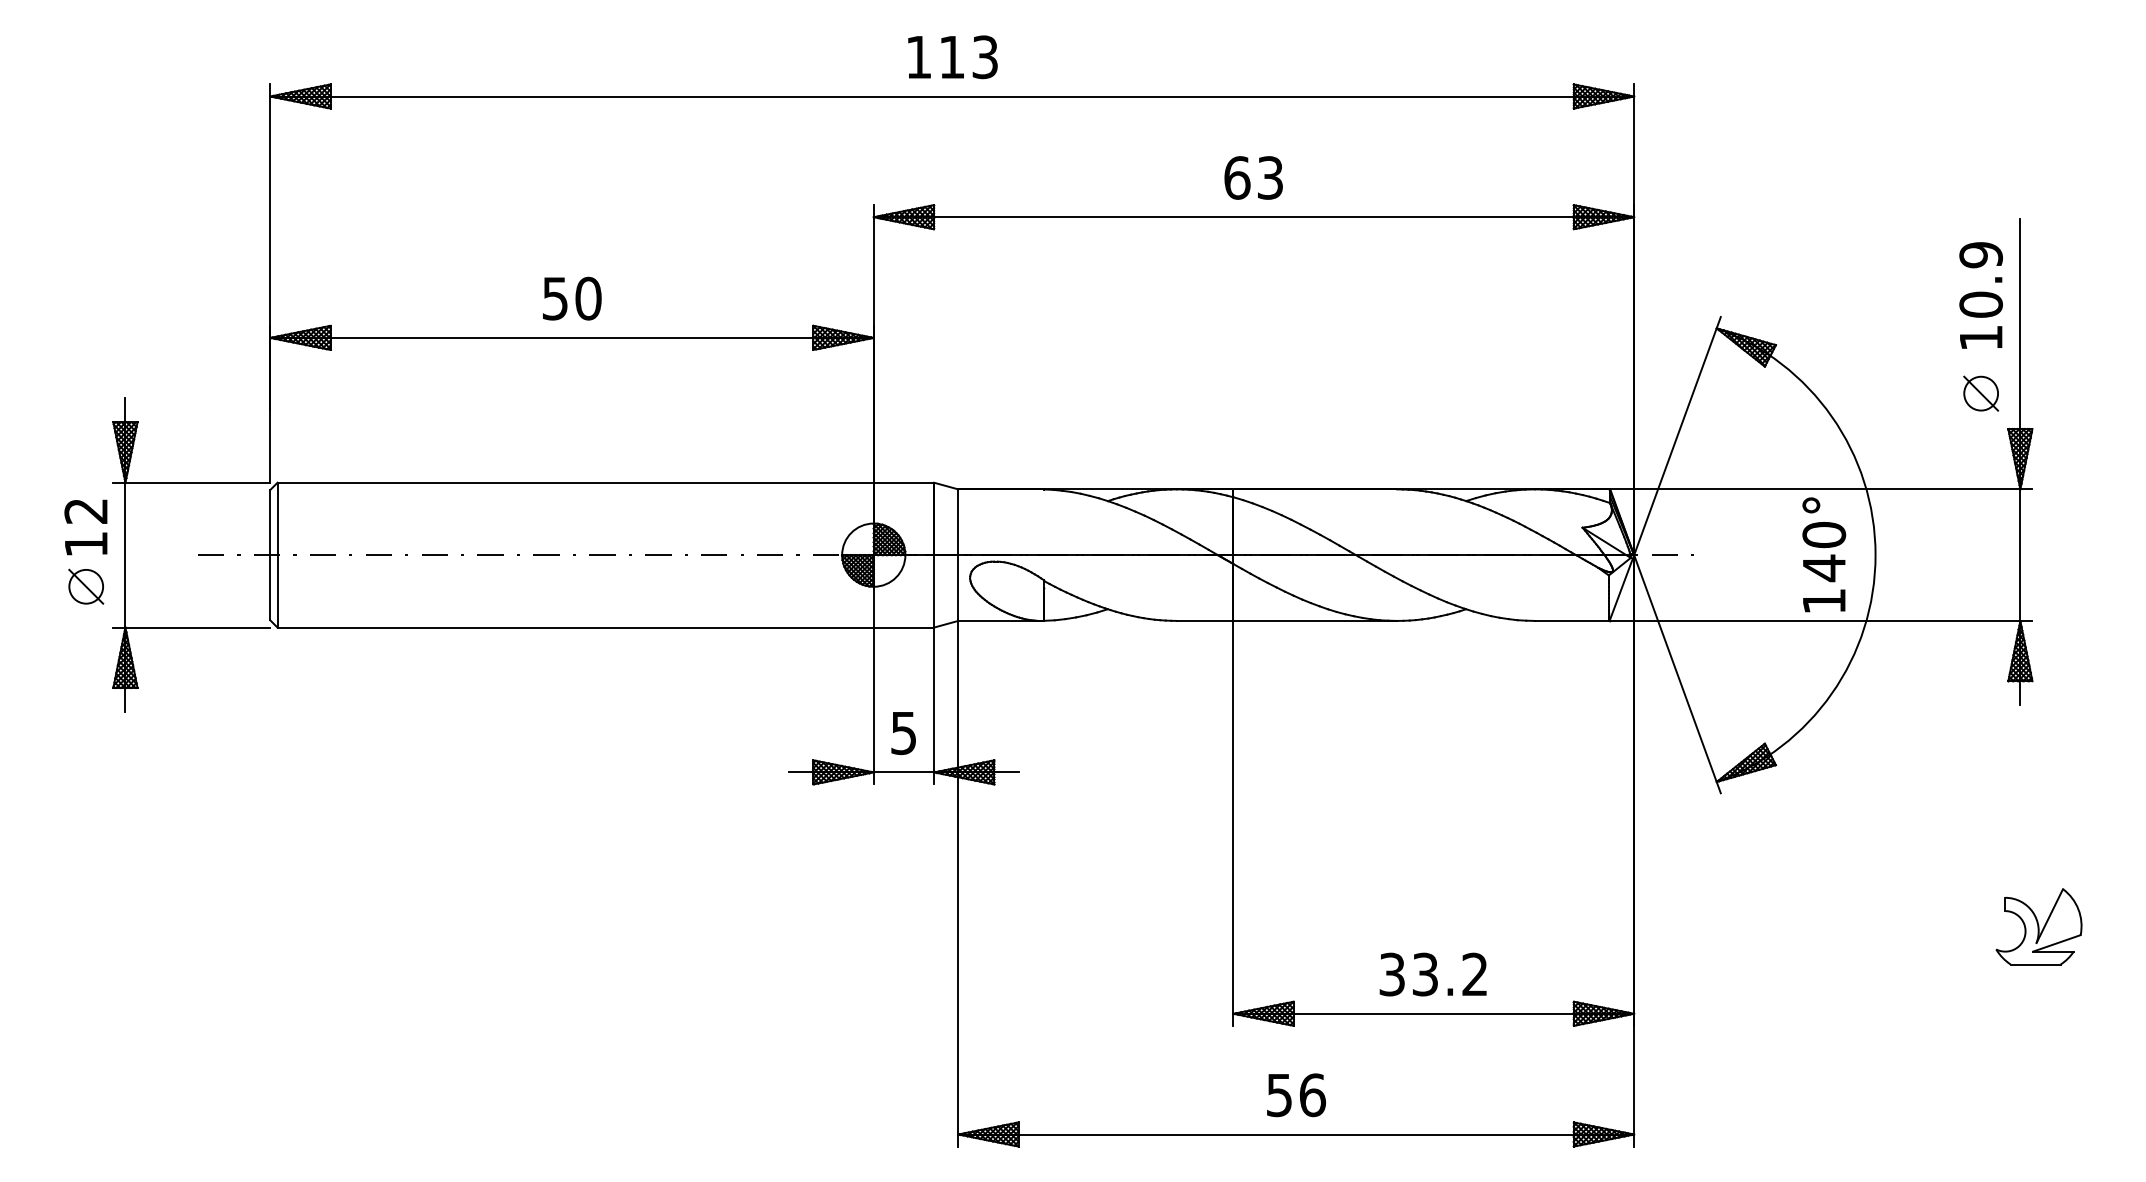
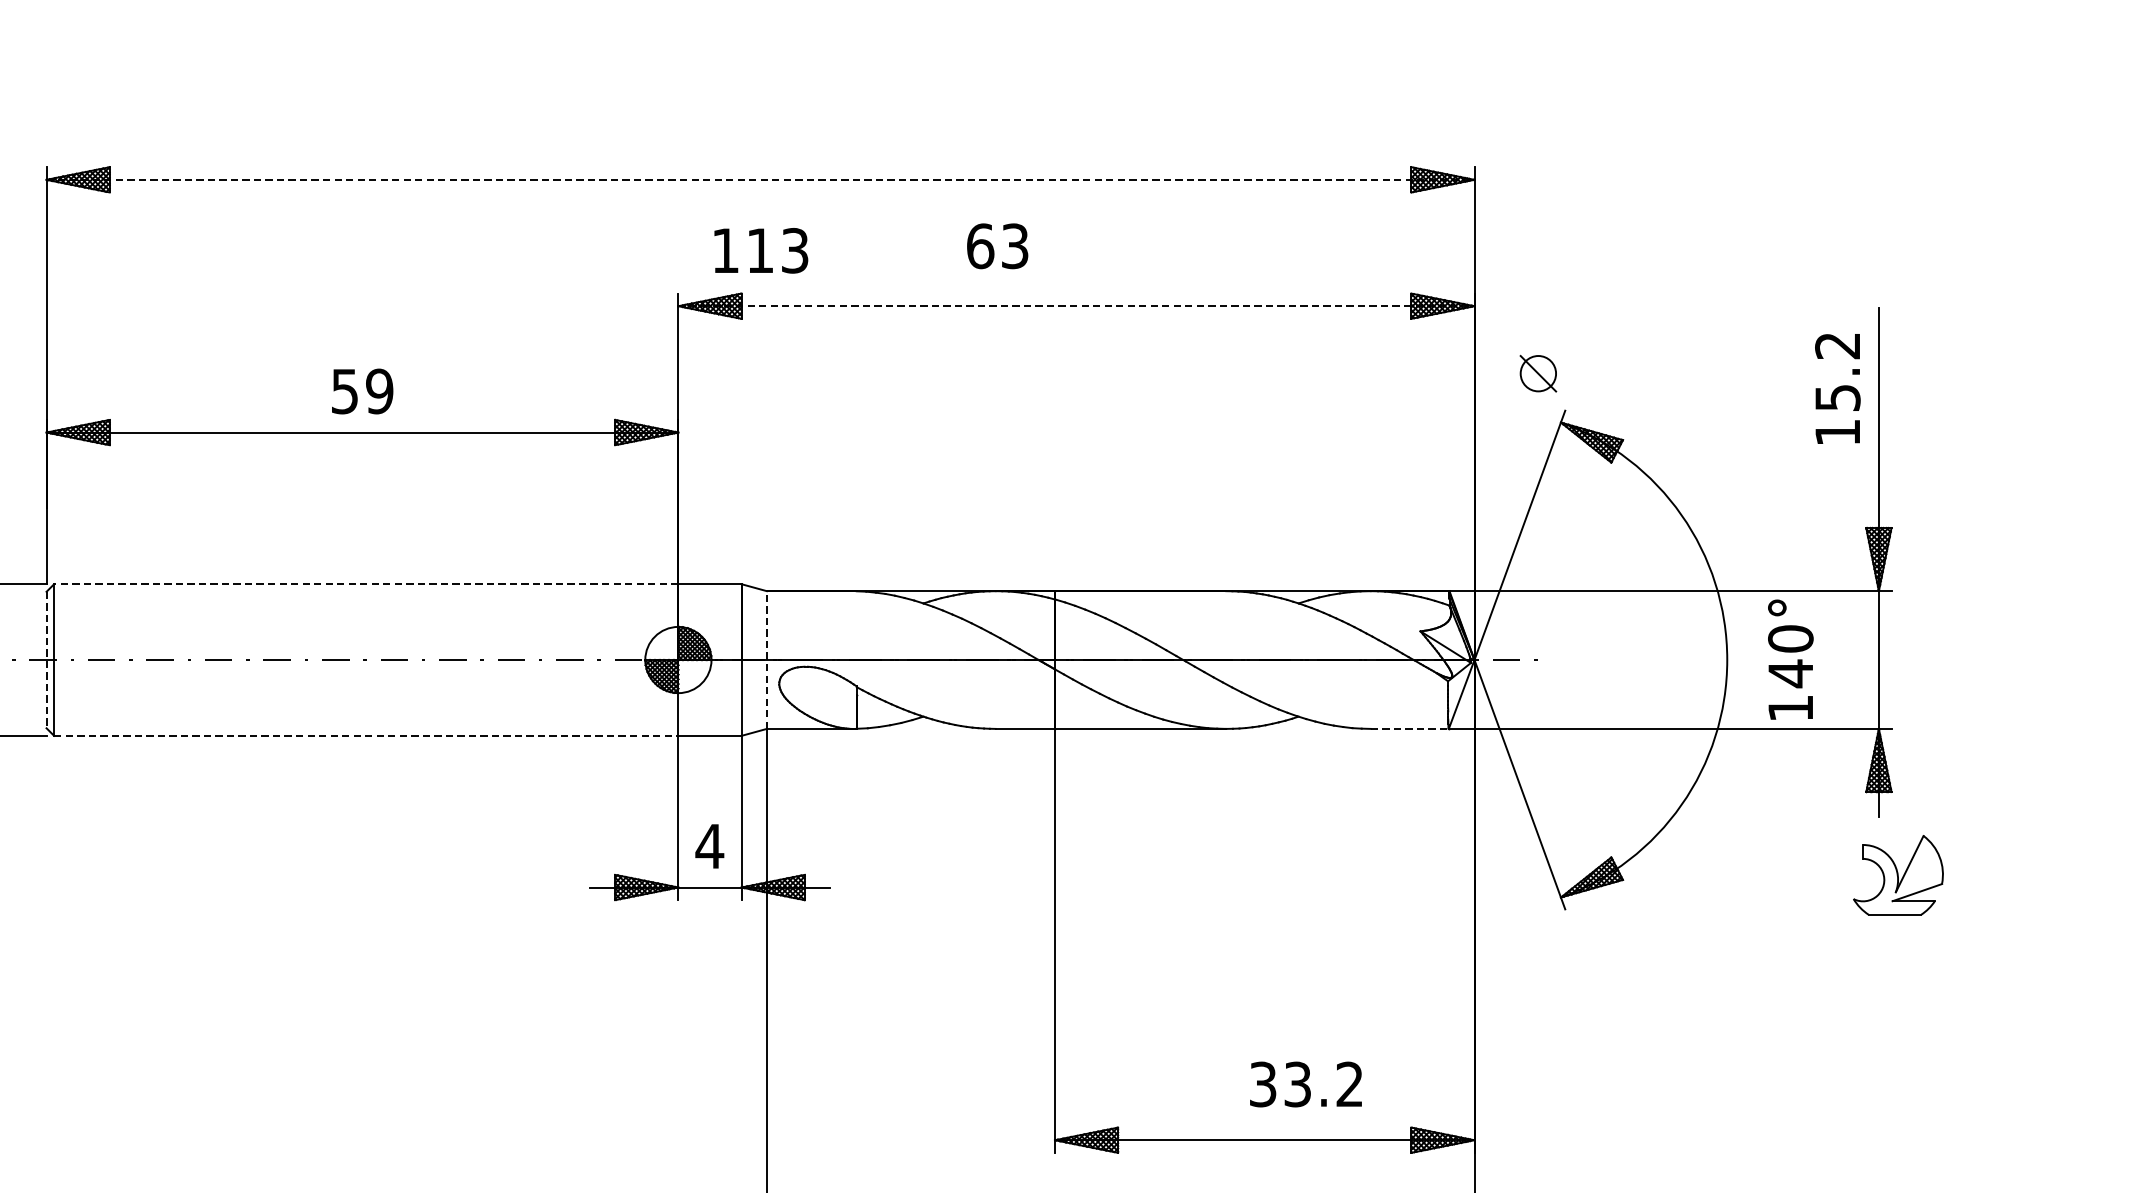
text: (952, 57) -> (760, 251), moved
line: (952, 96) -> (760, 179), solid -> dashed
text: (1253, 177) -> (997, 245), moved
line: (1254, 217) -> (1077, 306), solid -> dashed
text: (1981, 279) -> (1838, 371), 10.9 -> 15.2
text: (588, 298) -> (379, 391), 50 -> 59
part: (1981, 393) -> (1538, 373), moved
line: (575, 482) -> (366, 583), solid -> dashed
text: (1824, 554) -> (1791, 659), moved
line: (270, 555) -> (46, 660), solid -> dashed
line: (958, 555) -> (767, 660), solid -> dashed
line: (1572, 620) -> (1409, 728), solid -> dashed
line: (576, 627) -> (367, 735), solid -> dashed
text: (903, 733) -> (709, 846), 5 -> 4
part: (2038, 926) -> (1897, 875), moved
text: (1432, 974) -> (1305, 1084), moved

